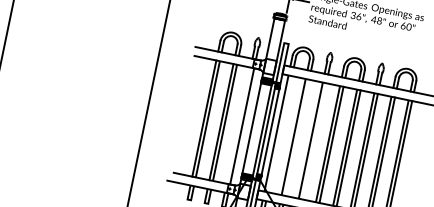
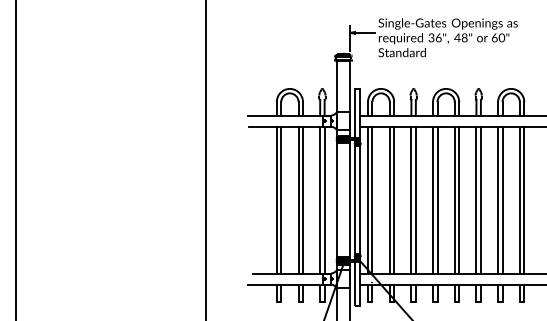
line: (239, 125) -> (320, 199), added
line: (280, 133) -> (372, 199), added
line: (297, 137) -> (394, 199), added
line: (314, 140) -> (415, 199), added

